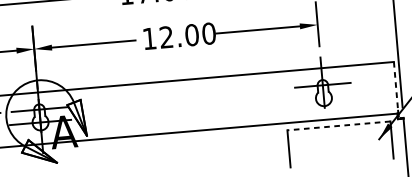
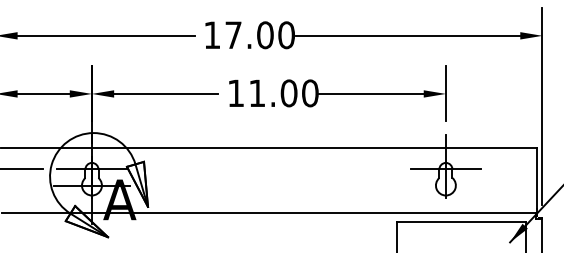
text: (165, 36) -> (256, 92), 12.00 -> 11.00
line: (396, 87) -> (536, 179), dashed -> solid
line: (338, 125) -> (461, 221), dashed -> solid

